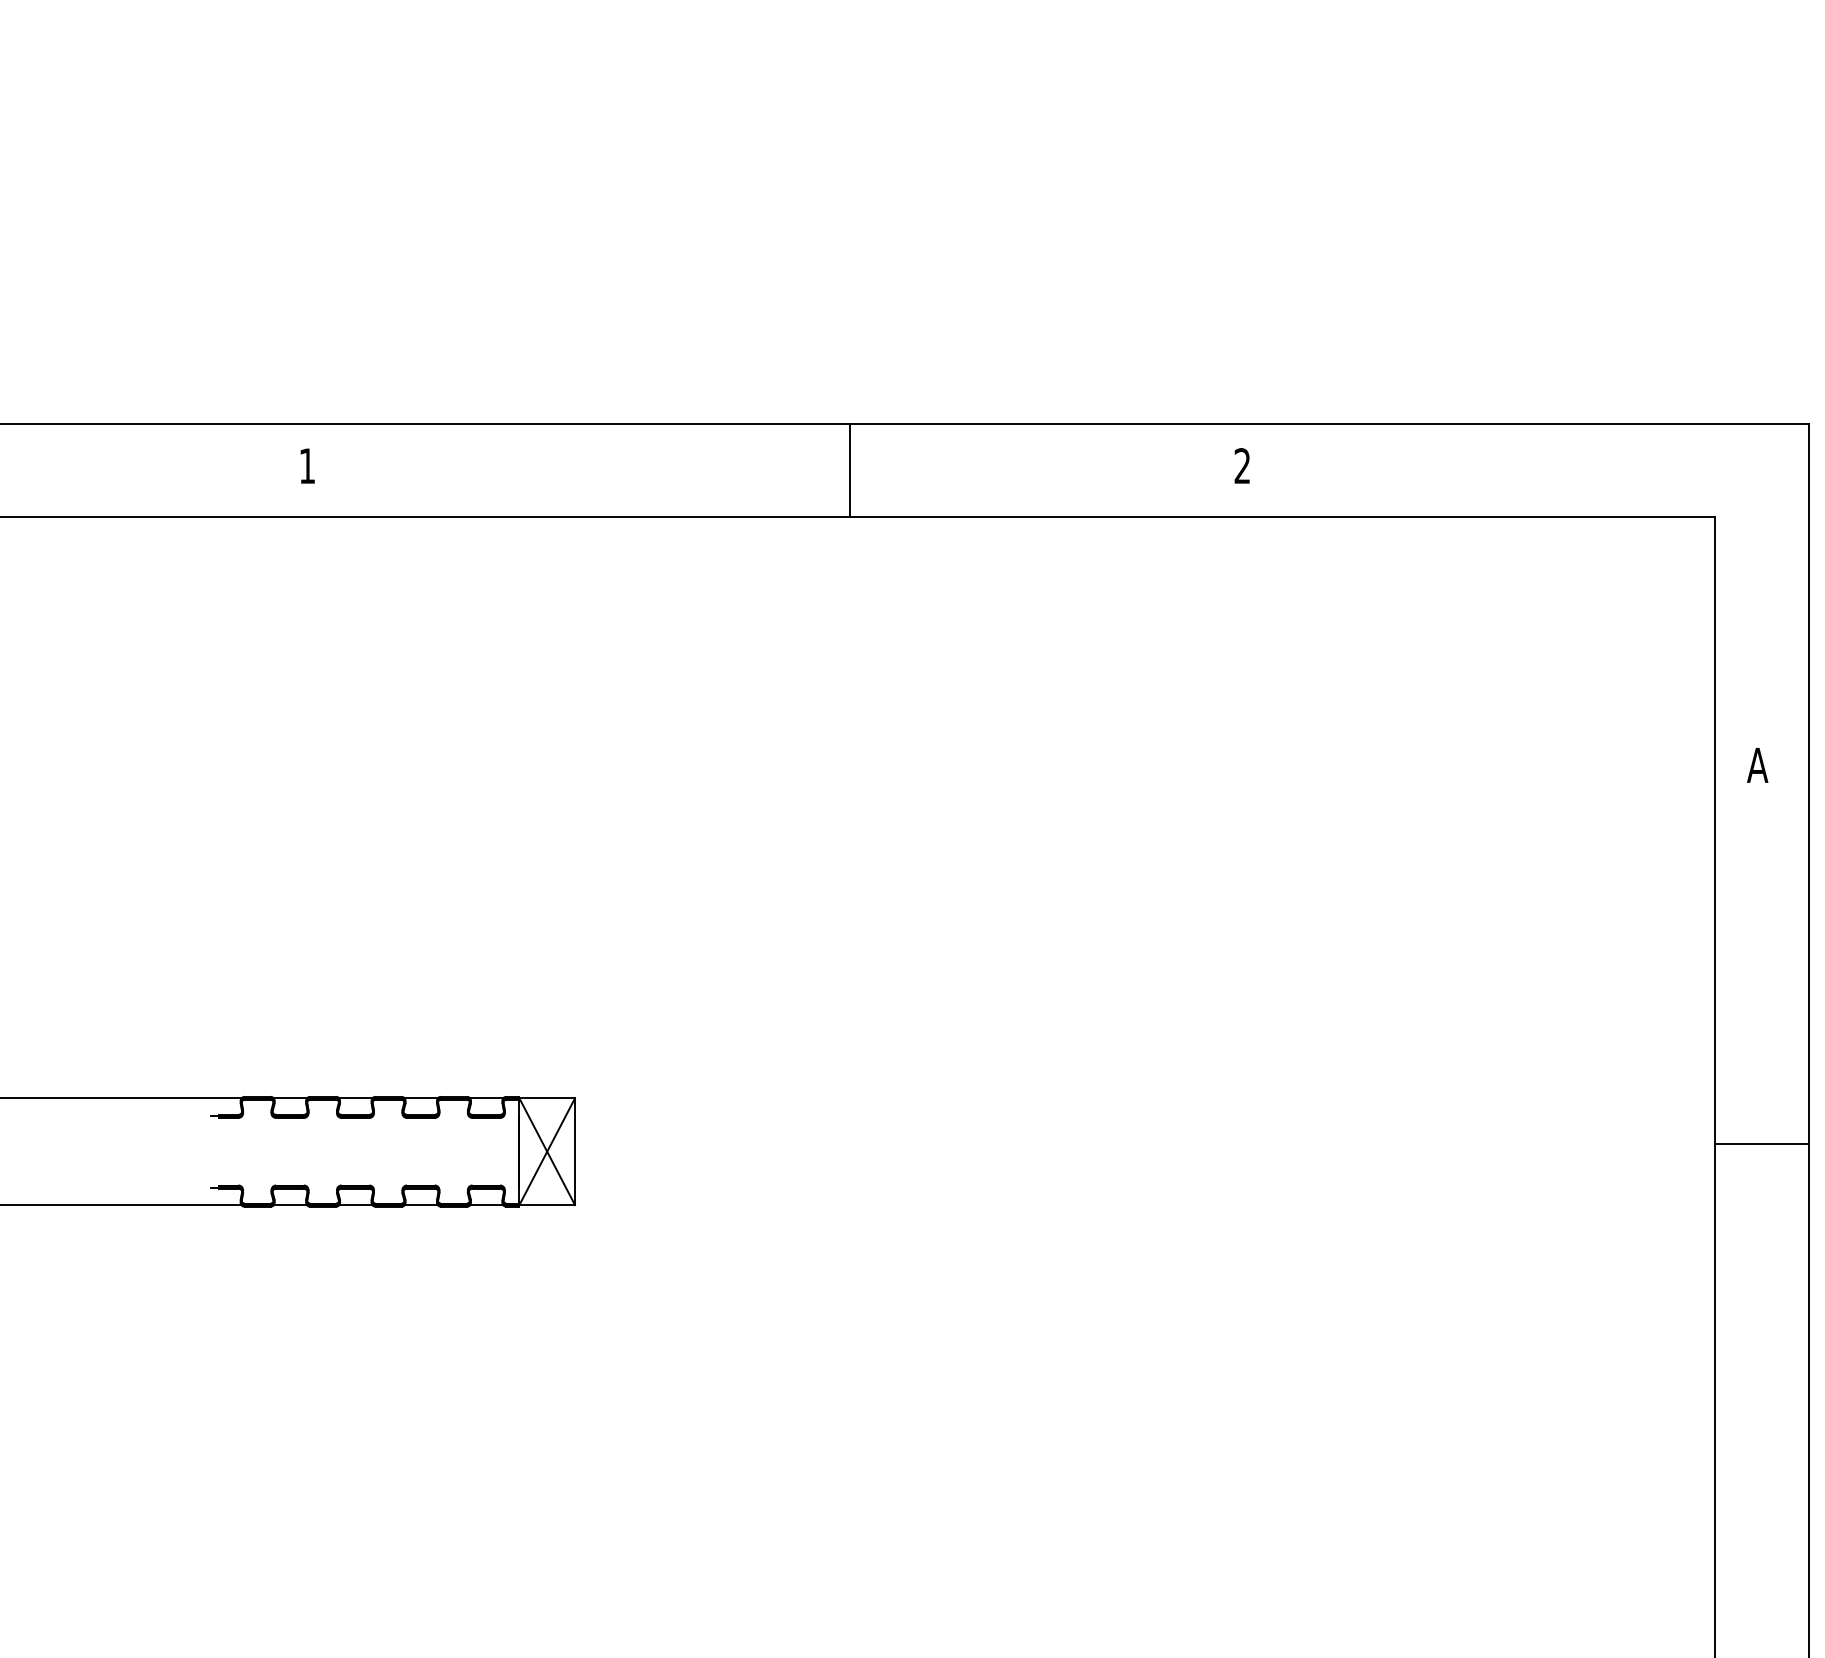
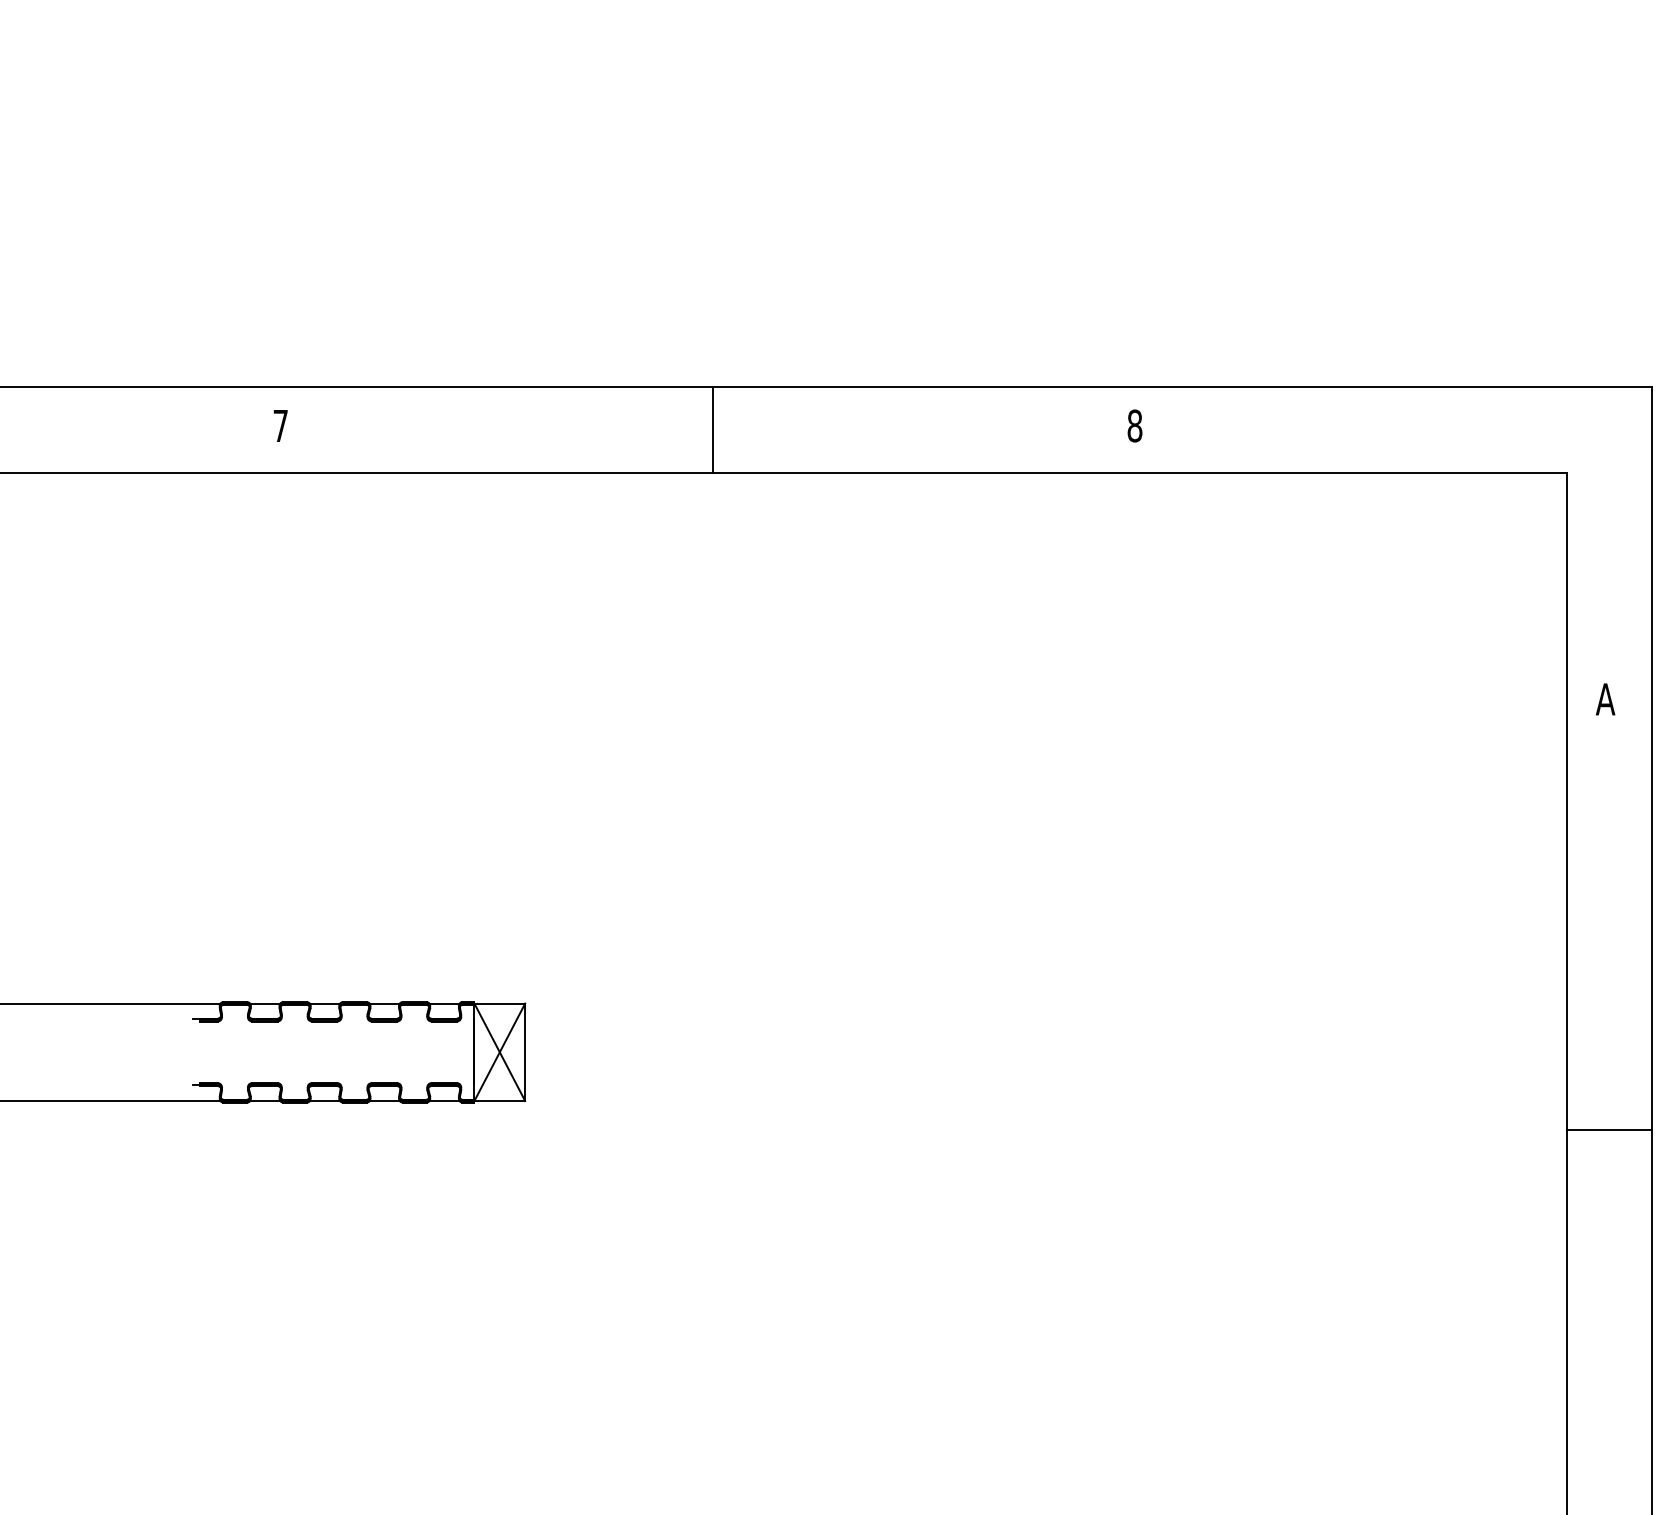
text: (306, 465) -> (279, 425), 1 -> 7
text: (1242, 466) -> (1134, 426), 2 -> 8
line: (850, 470) -> (712, 430), moved
line: (1761, 1144) -> (1609, 1130), moved

